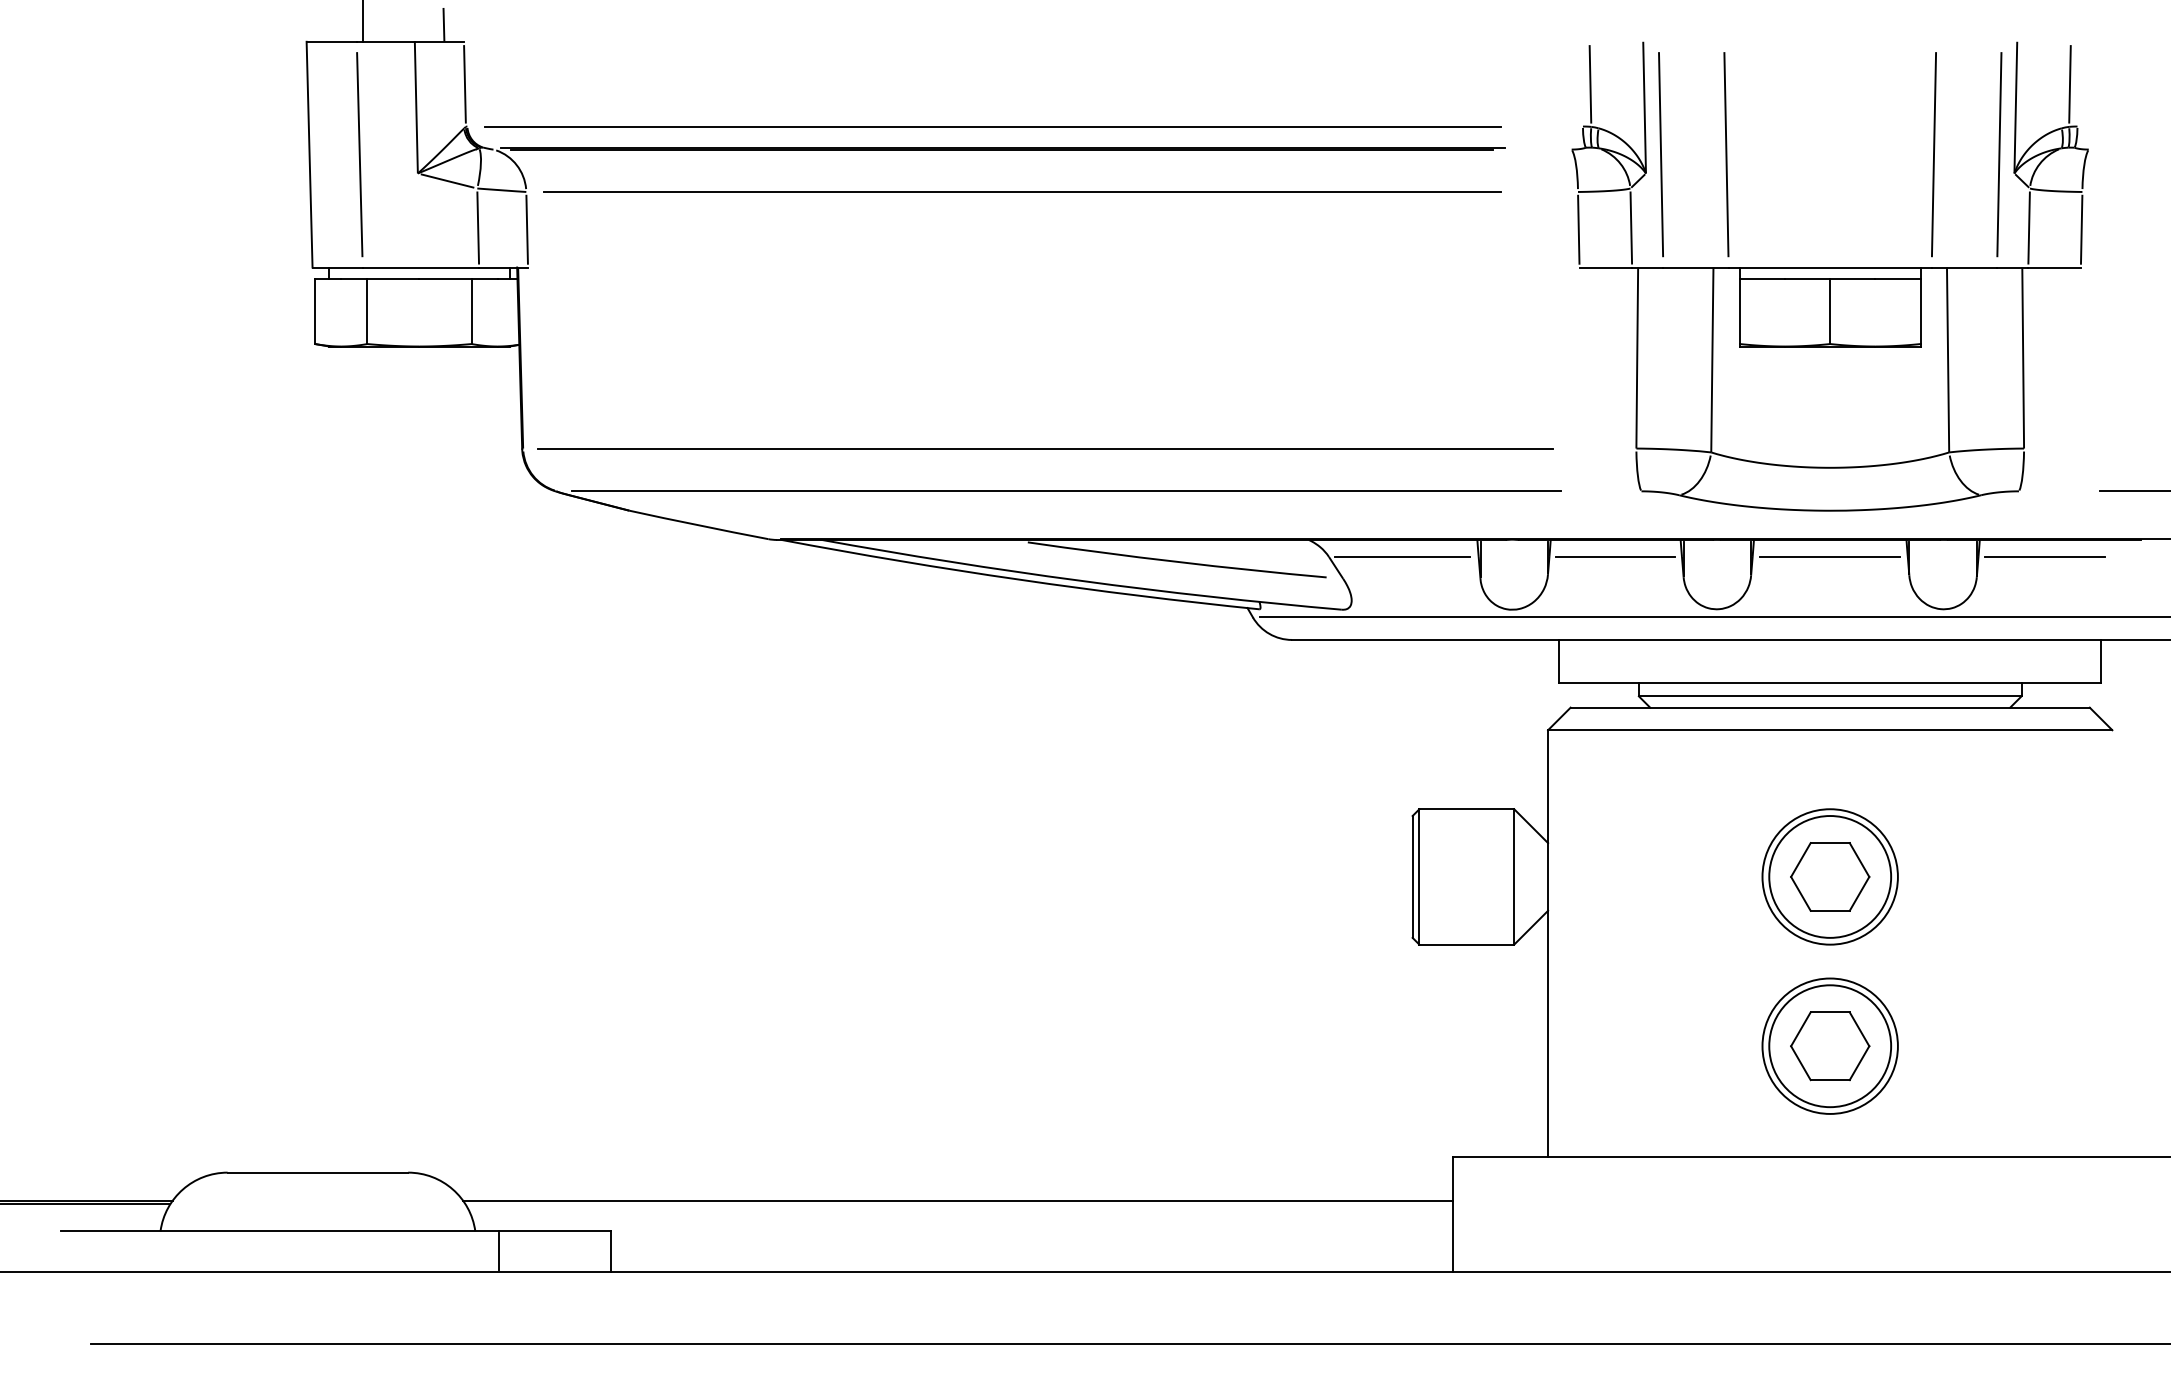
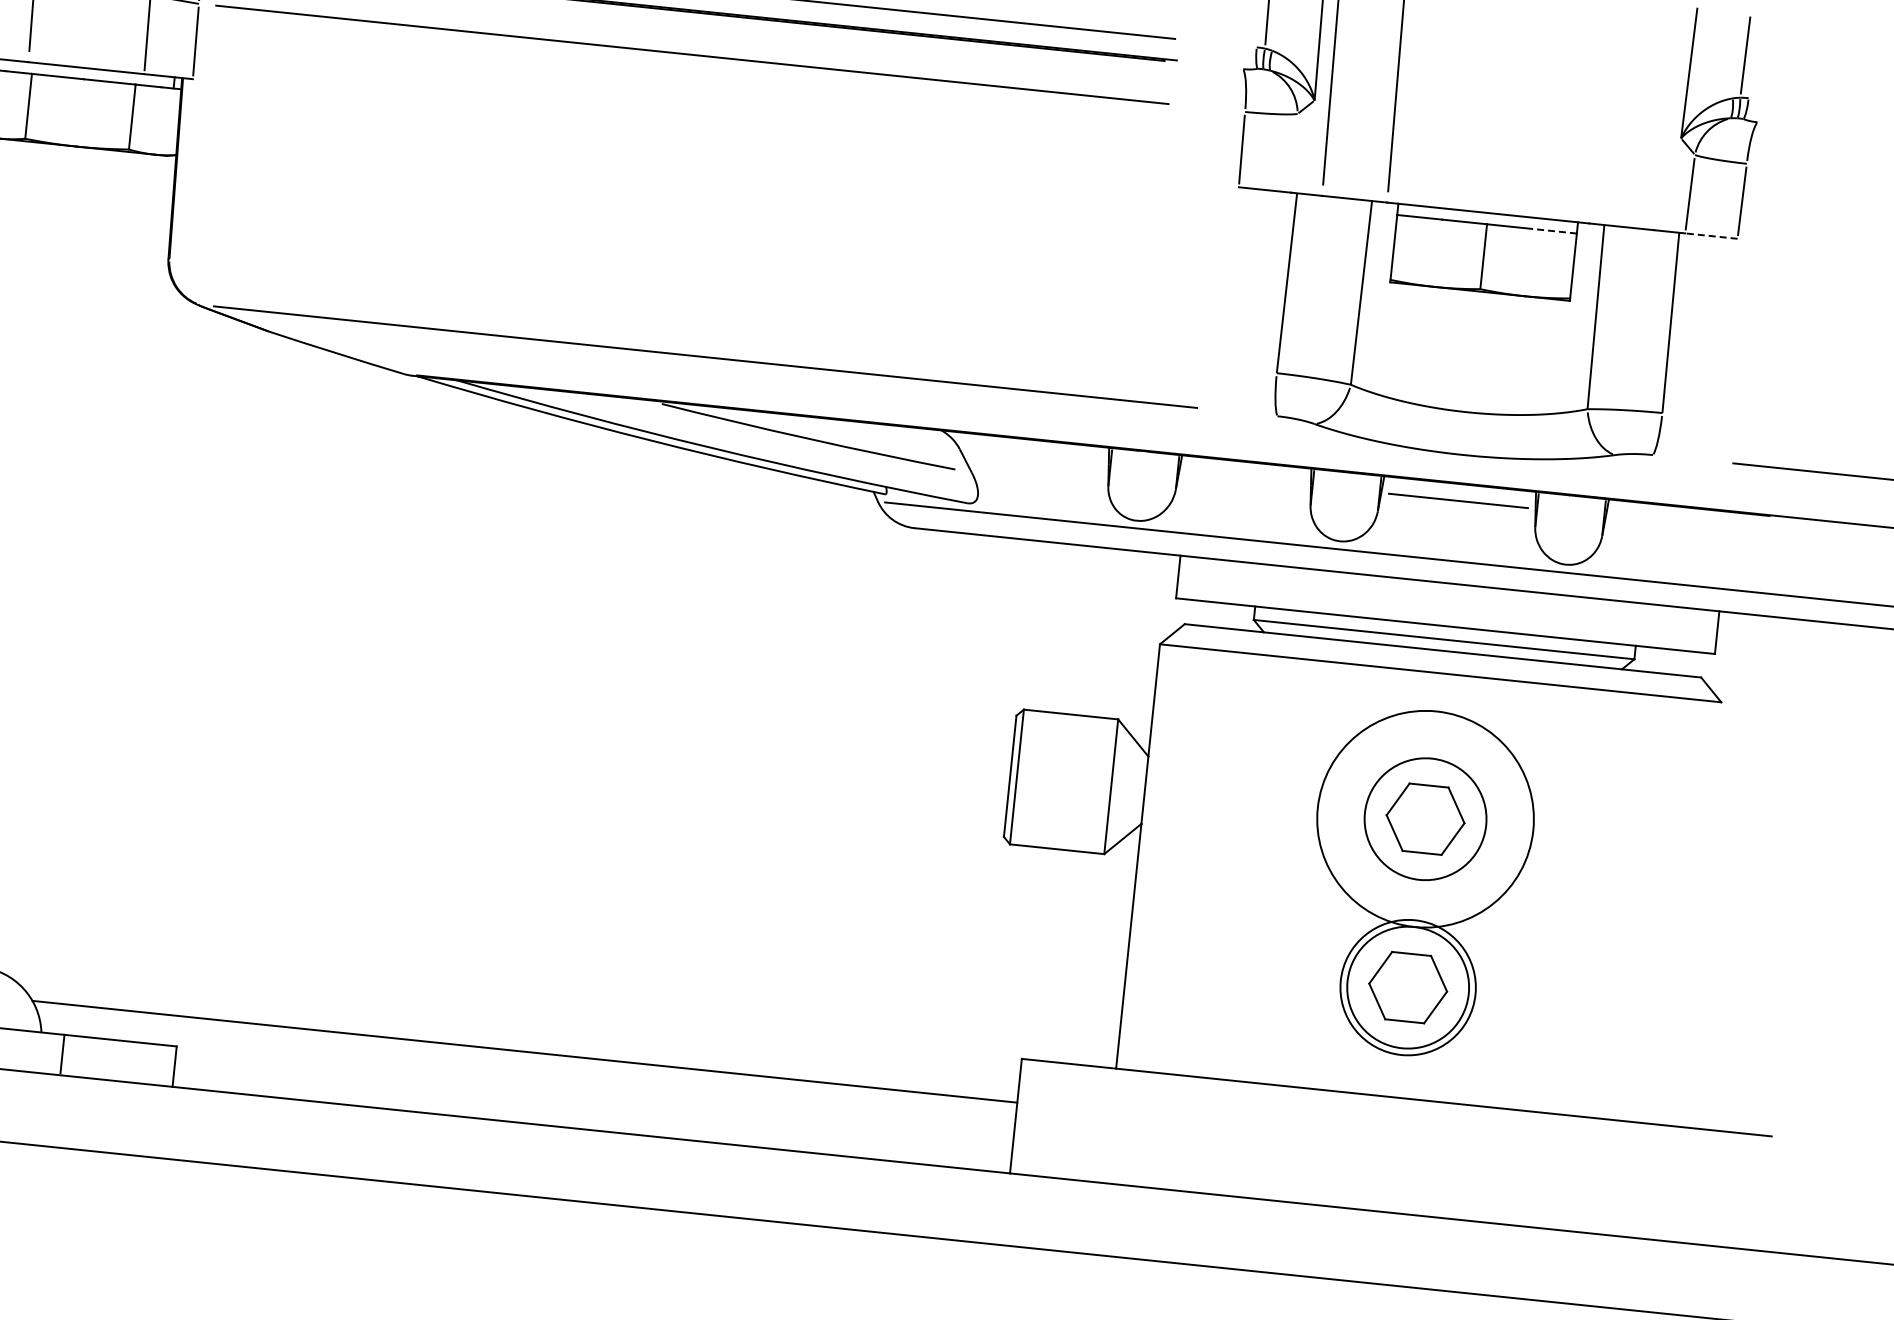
line: (1933, 154) -> (1602, 111), removed
line: (1999, 154) -> (1668, 118), removed
line: (1631, 227) -> (1294, 152), removed
line: (2054, 267) -> (1711, 236), solid -> dashed
line: (1897, 278) -> (1554, 230), solid -> dashed
line: (1045, 448) -> (689, 312), removed
line: (1402, 556) -> (1033, 456), removed
line: (1615, 556) -> (1244, 478), removed
line: (2044, 556) -> (1671, 522), removed
circle: (1829, 876) -> (1424, 818), size x1.6

